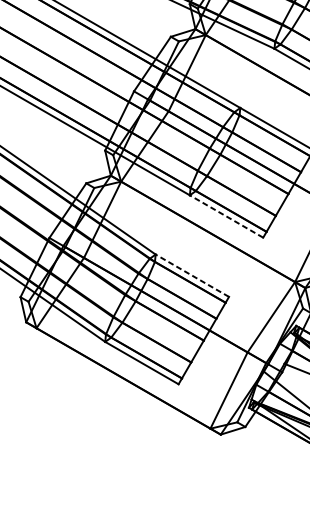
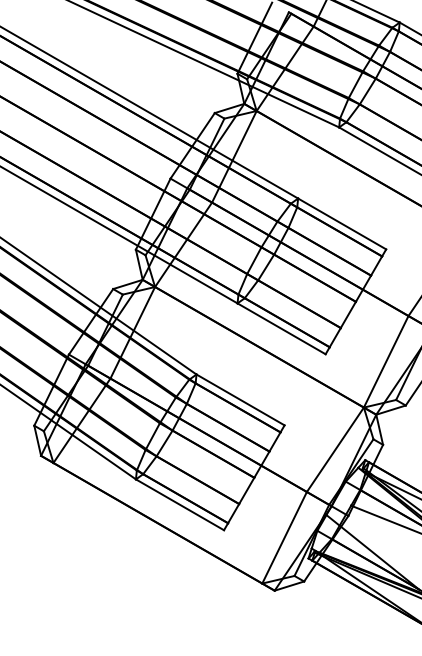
line: (226, 216) -> (281, 328), dashed -> solid
line: (192, 275) -> (240, 399), dashed -> solid

